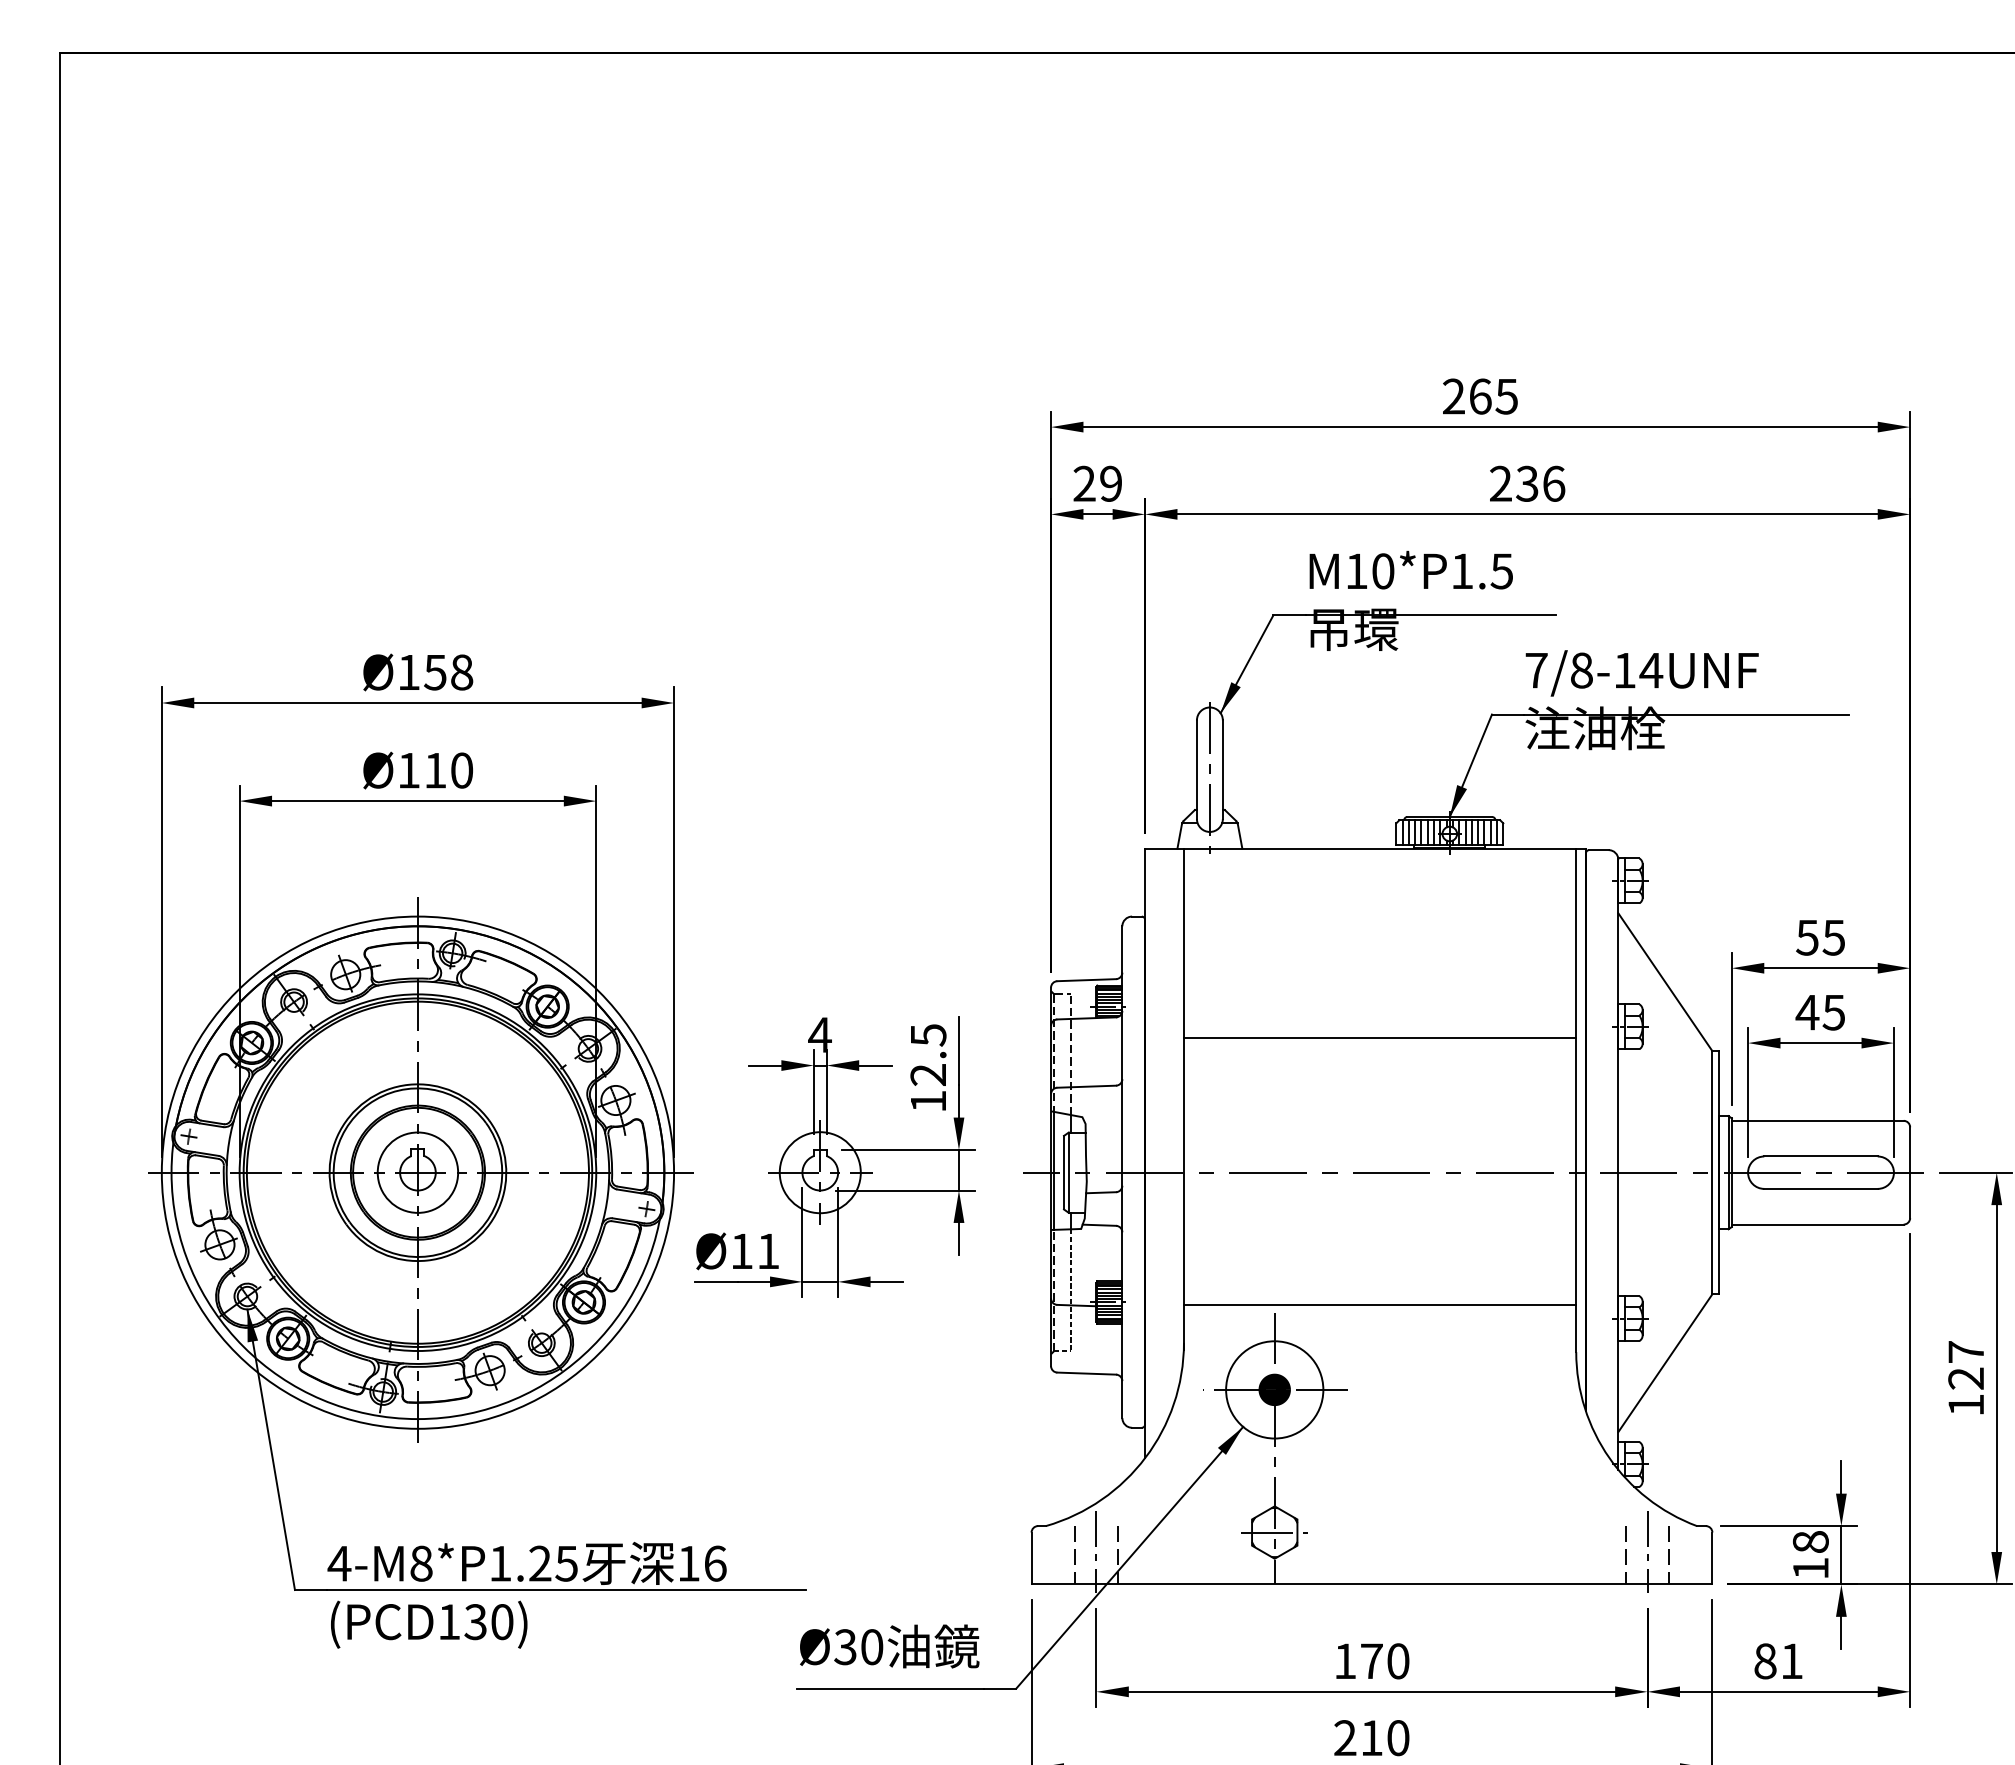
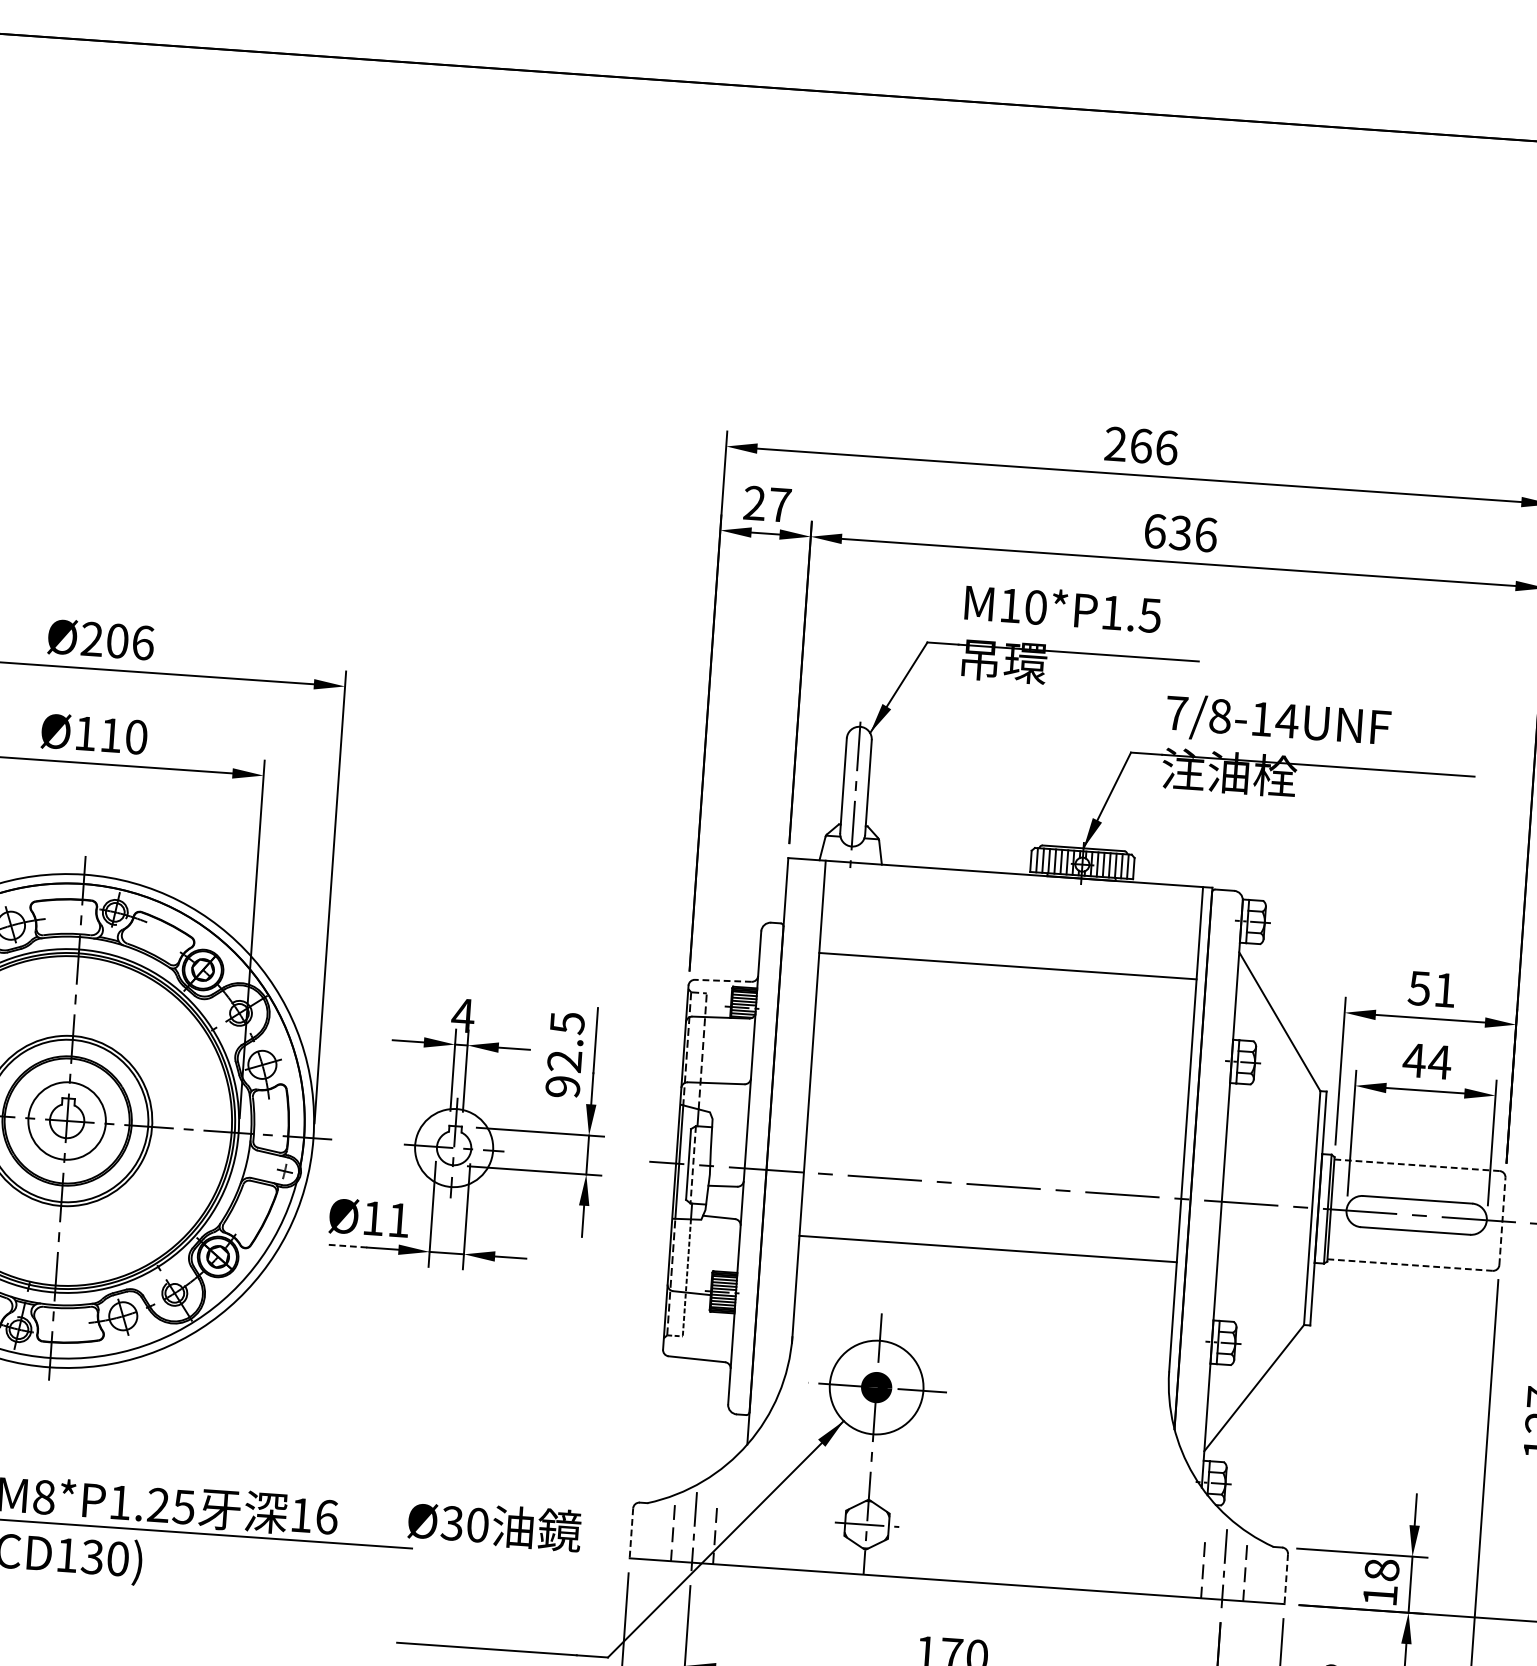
text: (1506, 396) -> (1166, 447), 265 -> 266
text: (1111, 483) -> (780, 504), 29 -> 27
text: (1501, 483) -> (1155, 530), 236 -> 636
text: (435, 672) -> (117, 641), Ø158 -> Ø206
text: (1833, 937) -> (1444, 990), 55 -> 51
line: (1086, 980) -> (723, 981), solid -> dashed
text: (1833, 1012) -> (1439, 1062), 45 -> 44
line: (1379, 1038) -> (1007, 966), moved
text: (928, 1101) -> (563, 1086), 12.5 -> 92.5
line: (1817, 1120) -> (1416, 1164), solid -> dashed
line: (1910, 1172) -> (1502, 1221), solid -> dashed
line: (1068, 1173) -> (692, 1165), solid -> dashed
line: (1817, 1224) -> (1409, 1264), solid -> dashed
line: (715, 1281) -> (346, 1245), solid -> dashed
line: (1379, 1304) -> (987, 1248), moved
line: (1031, 1558) -> (631, 1533), solid -> dashed
line: (1712, 1558) -> (1286, 1579), solid -> dashed
text: (889, 1646) -> (494, 1525), moved

